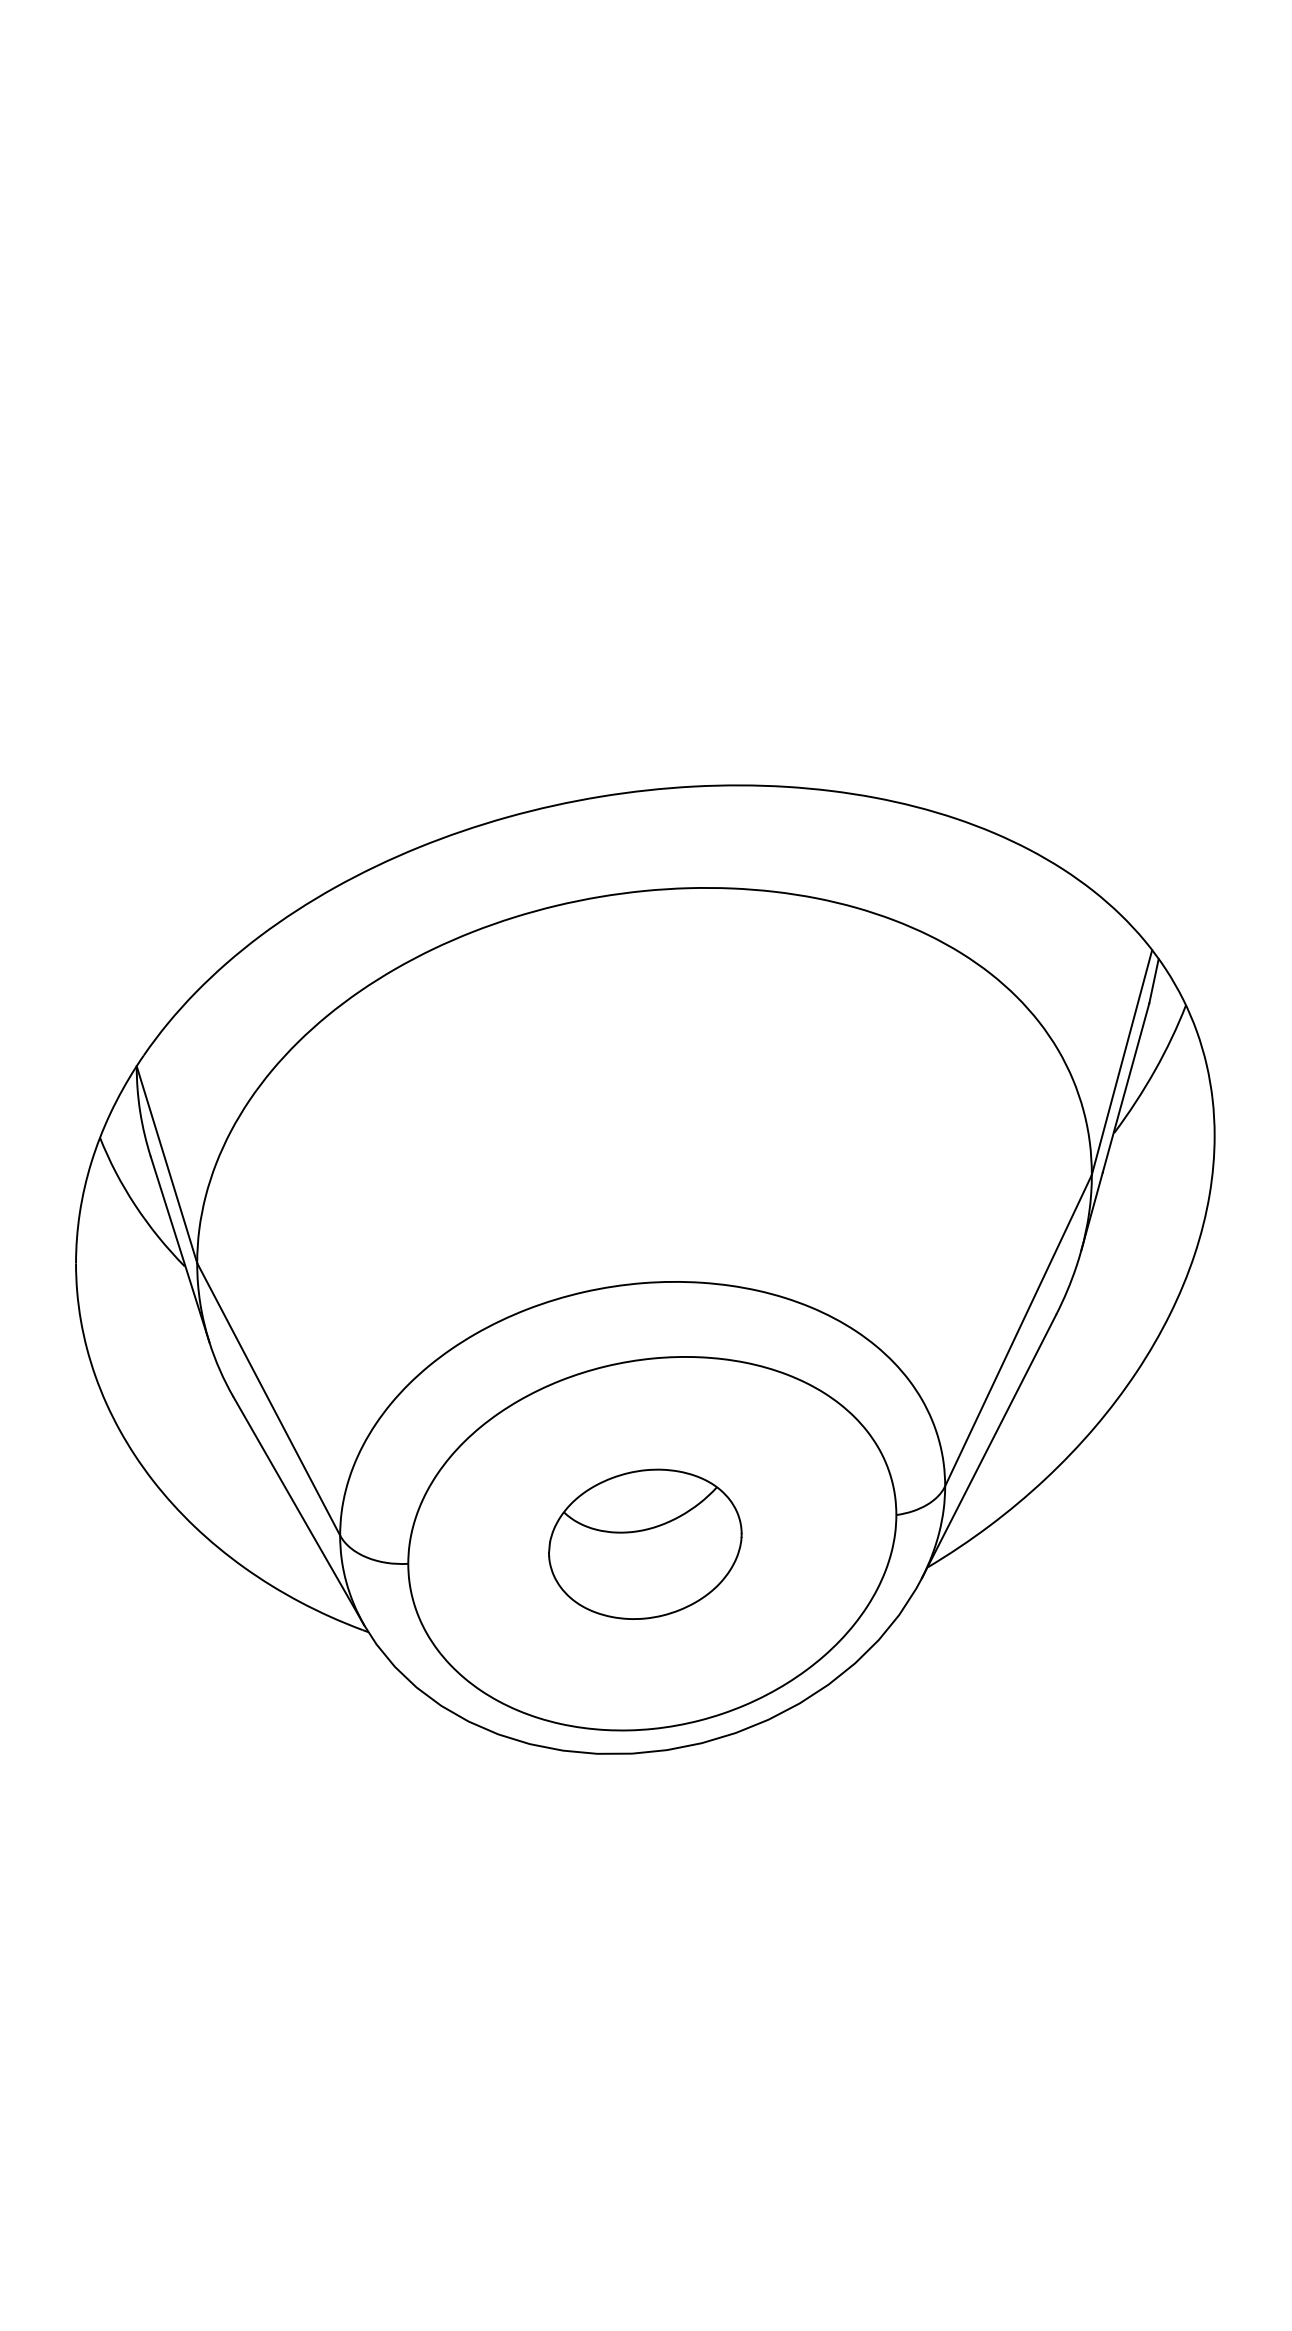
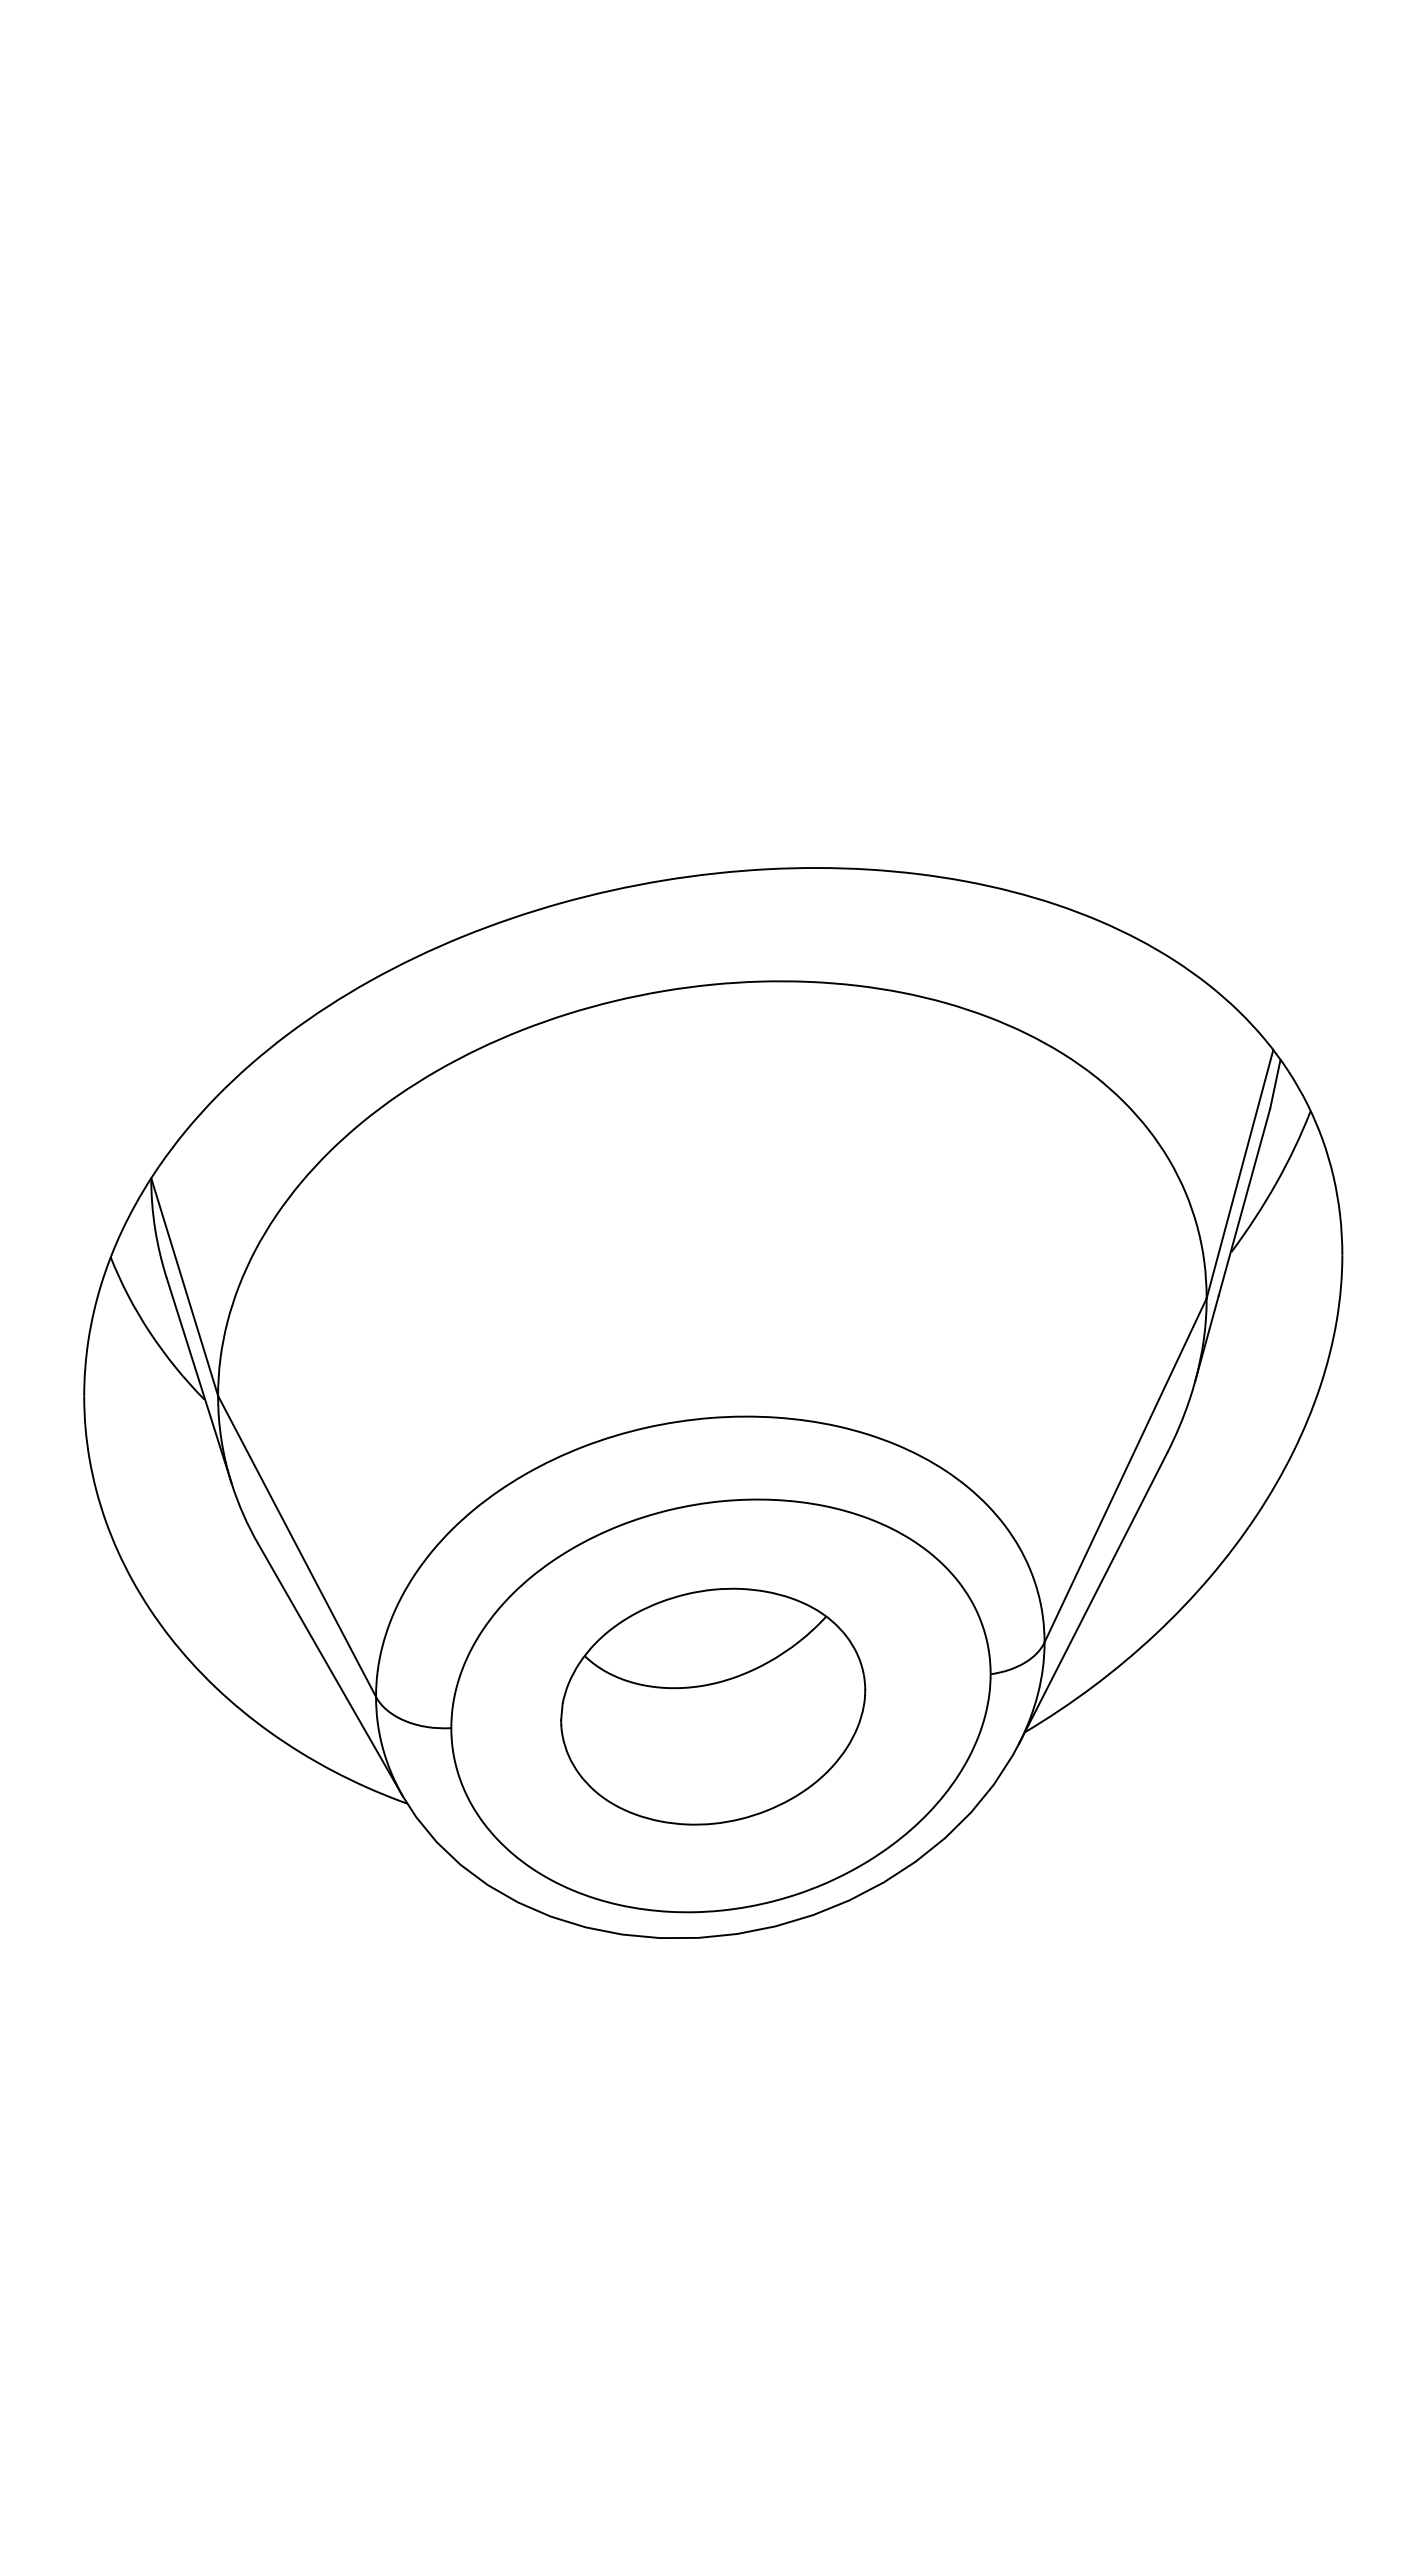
part: (645, 1544) -> (713, 1706), size x1.43

